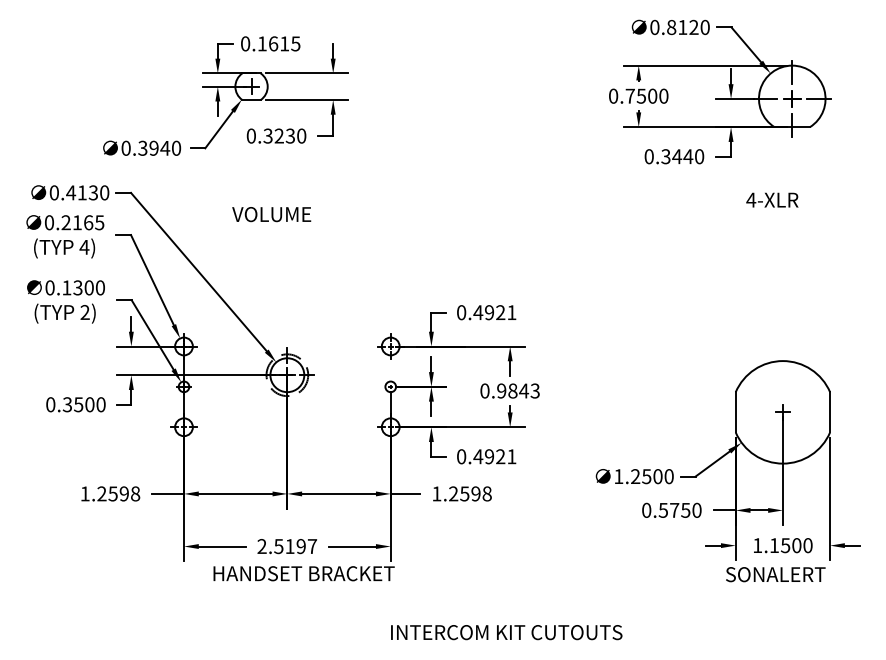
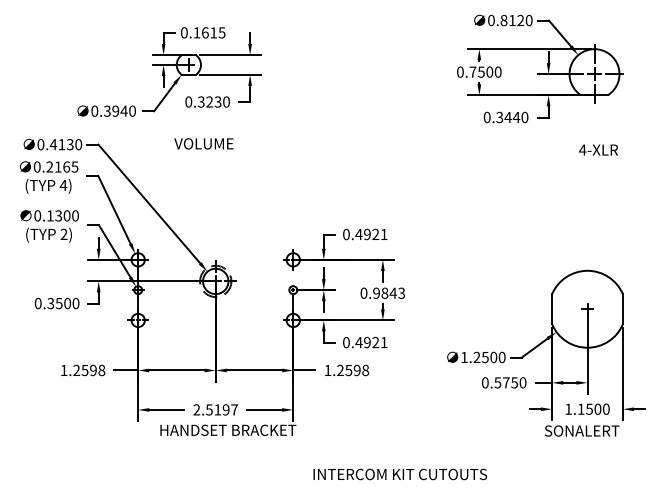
text: (772, 199) -> (598, 149), moved
text: (271, 214) -> (203, 143), moved
text: (506, 632) -> (400, 474), moved

